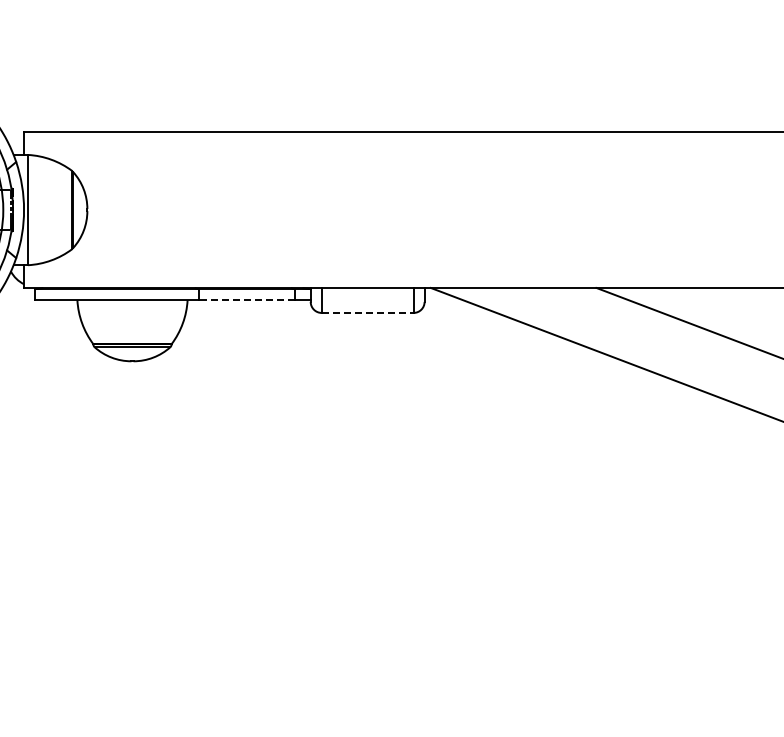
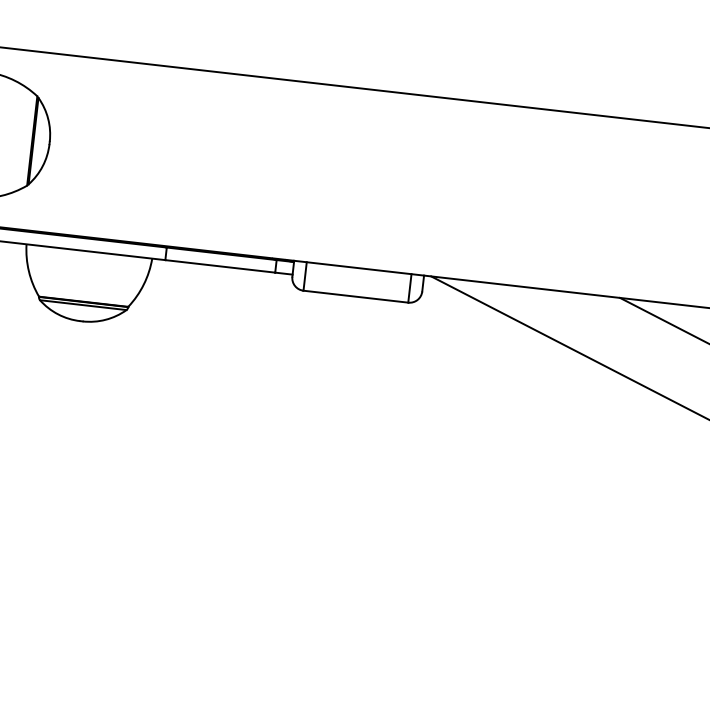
line: (246, 300) -> (219, 266), dashed -> solid
line: (367, 312) -> (355, 296), dashed -> solid

